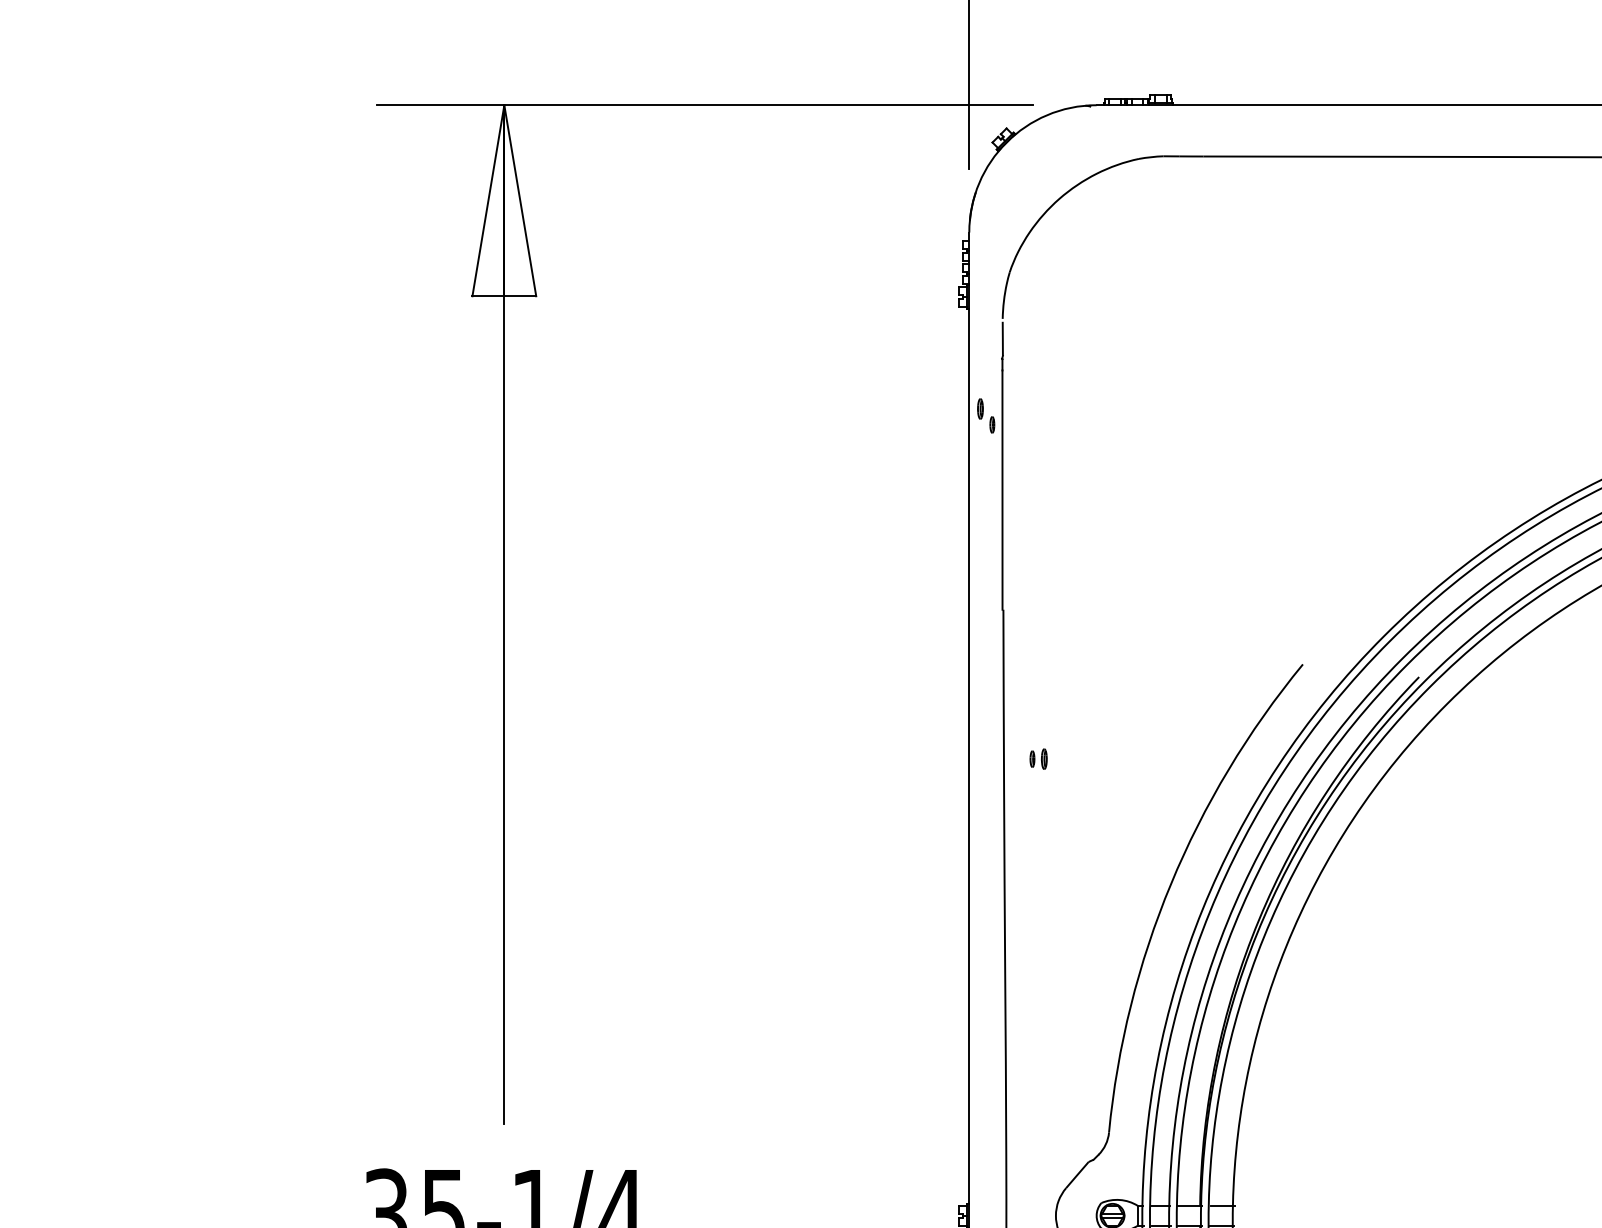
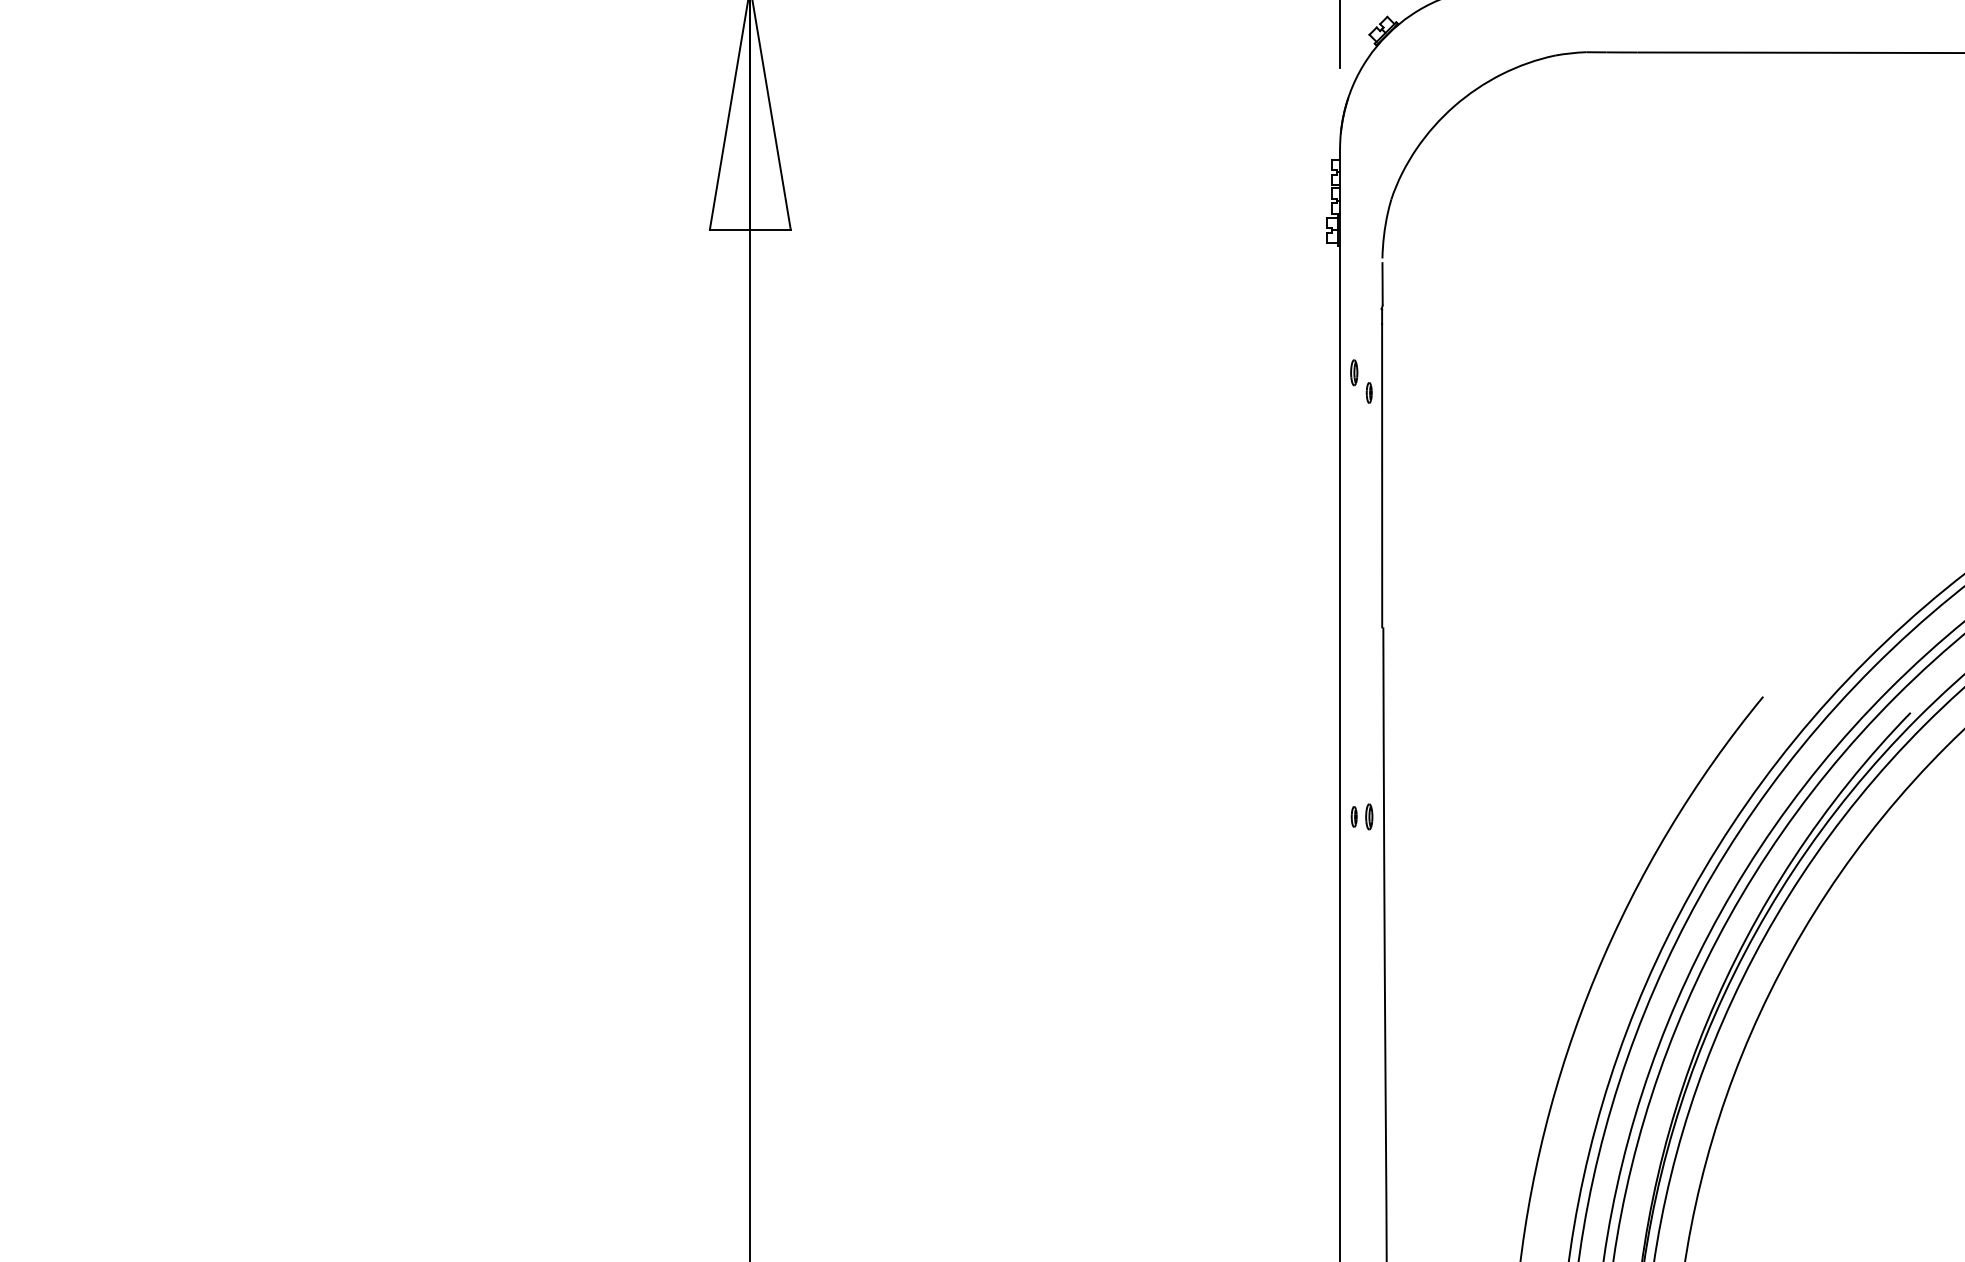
part: (1038, 758) -> (1361, 816), moved

